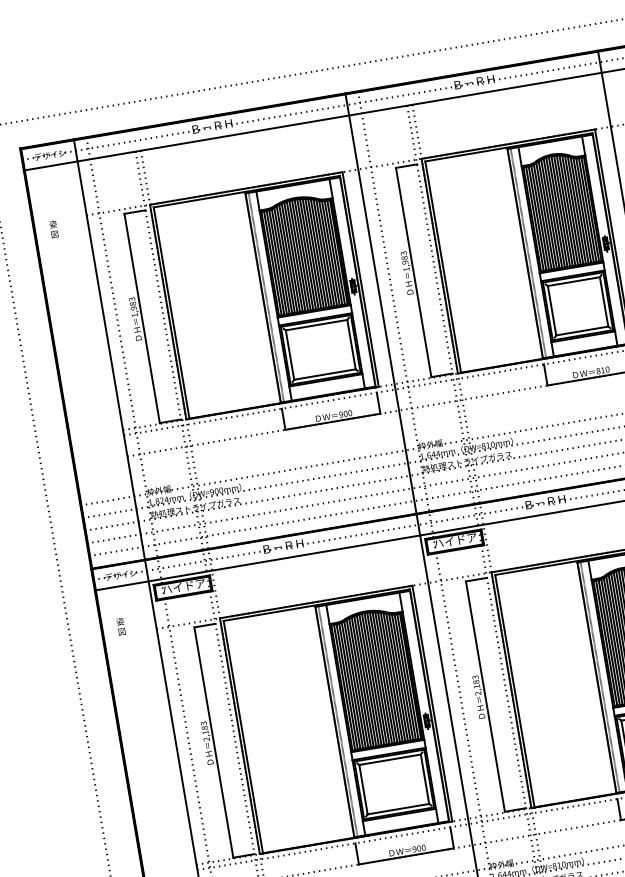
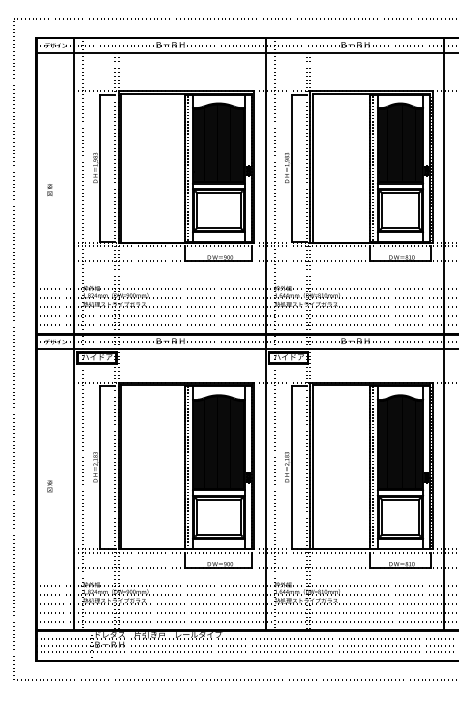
text: (53, 228) -> (49, 189), moved
text: (120, 626) -> (49, 486), moved

